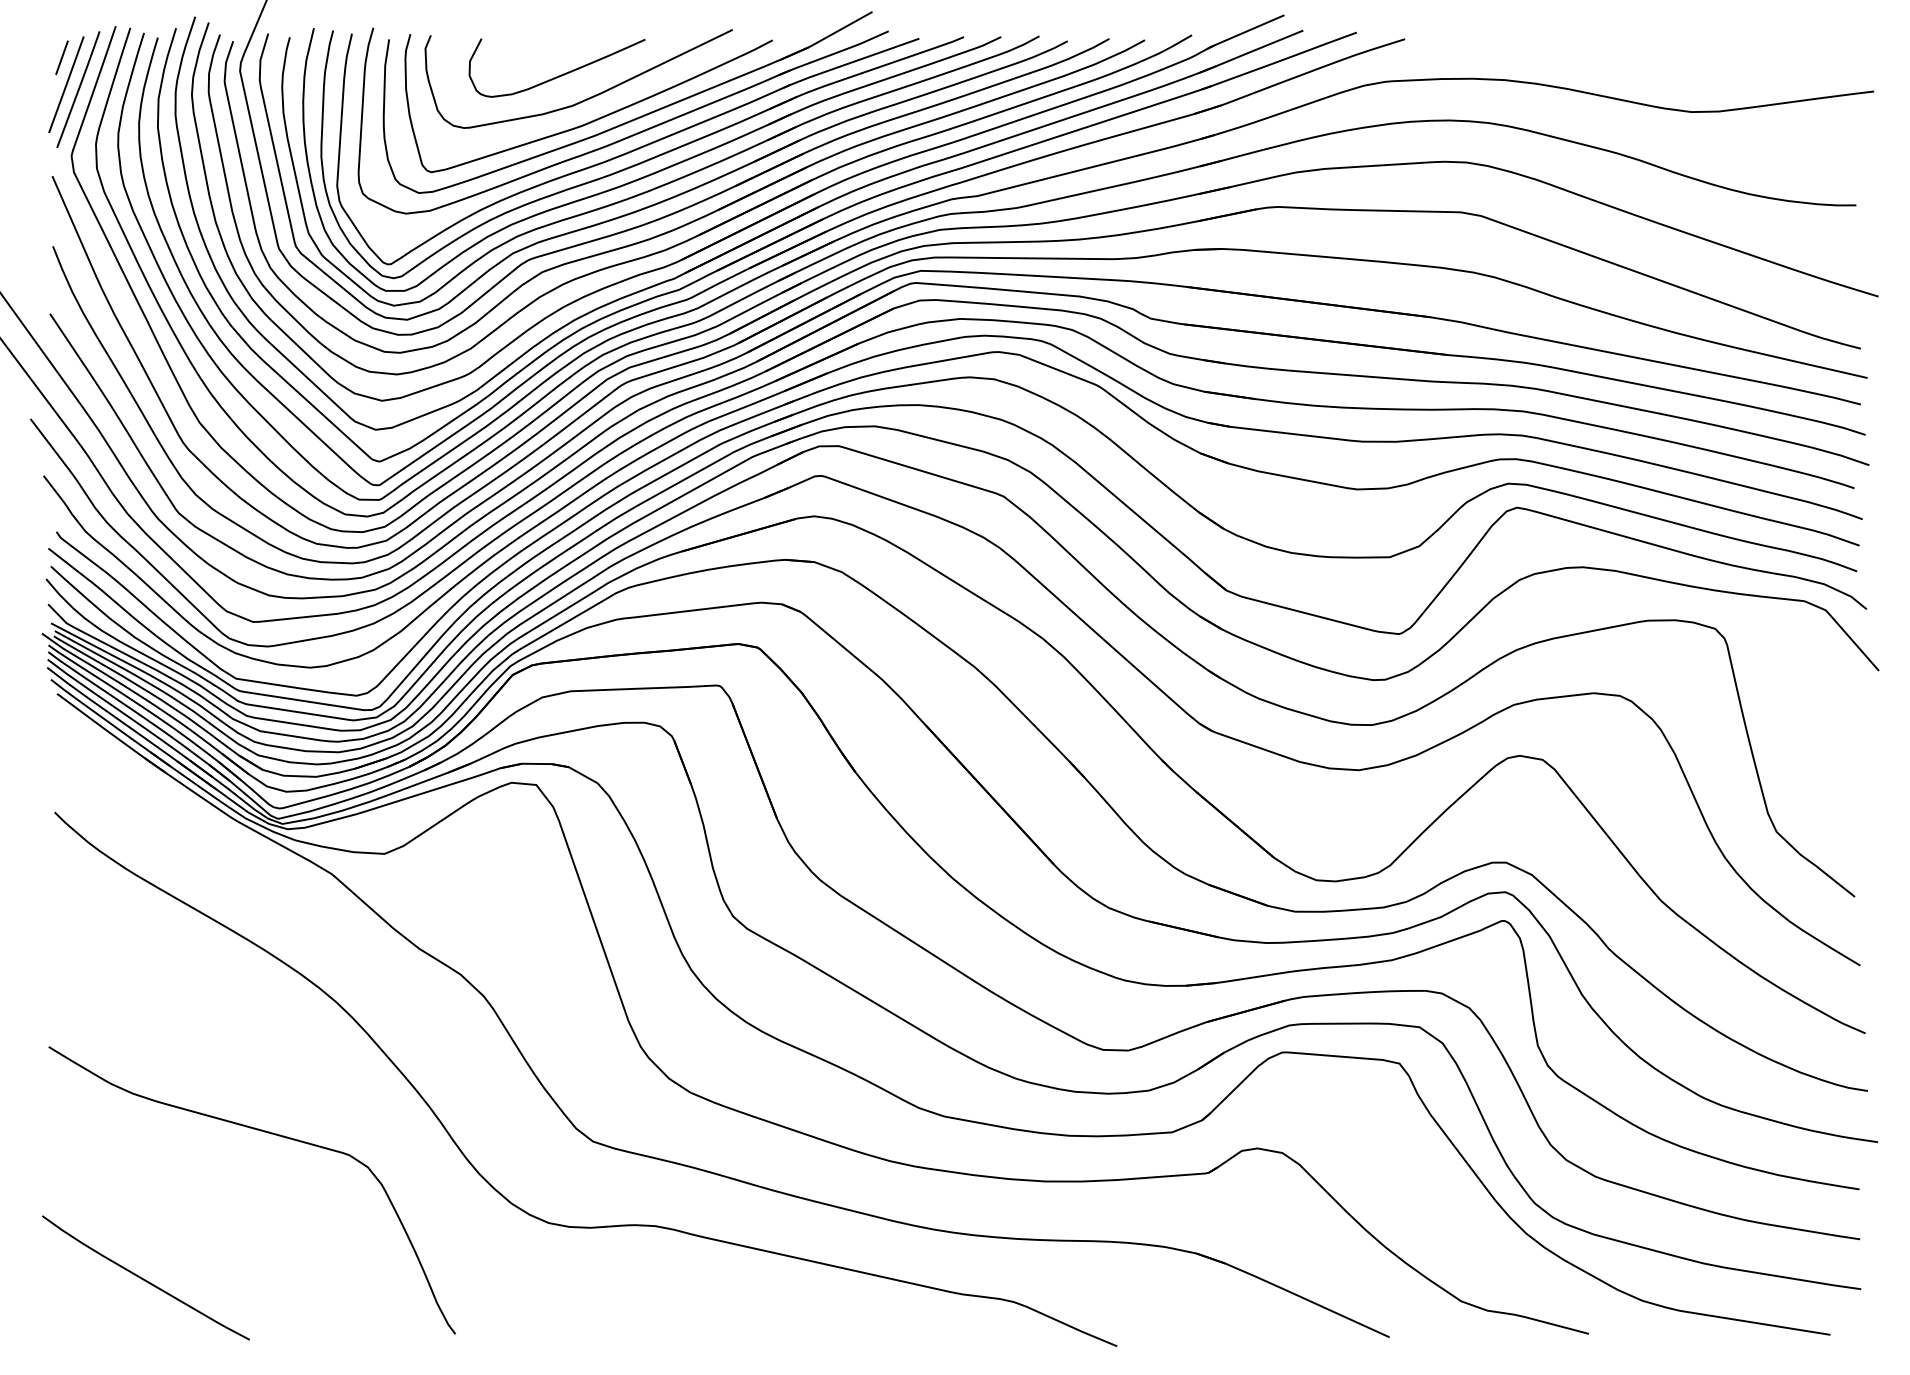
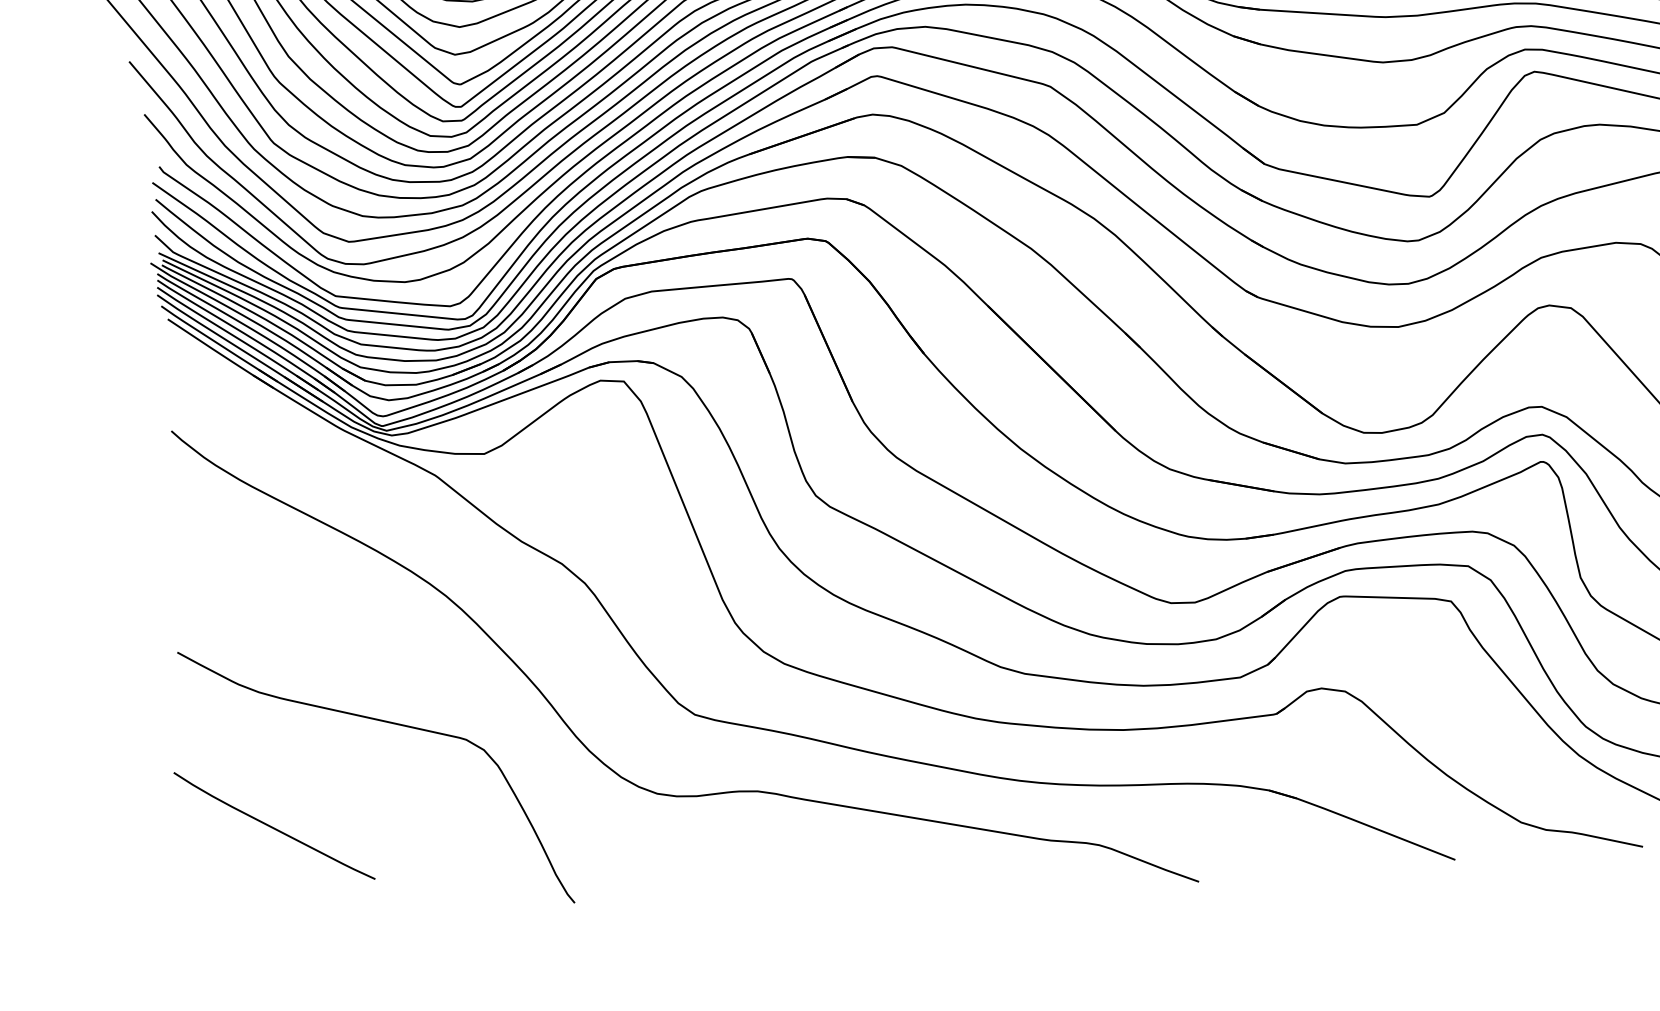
curve: (145, 1279) -> (274, 827), moved

